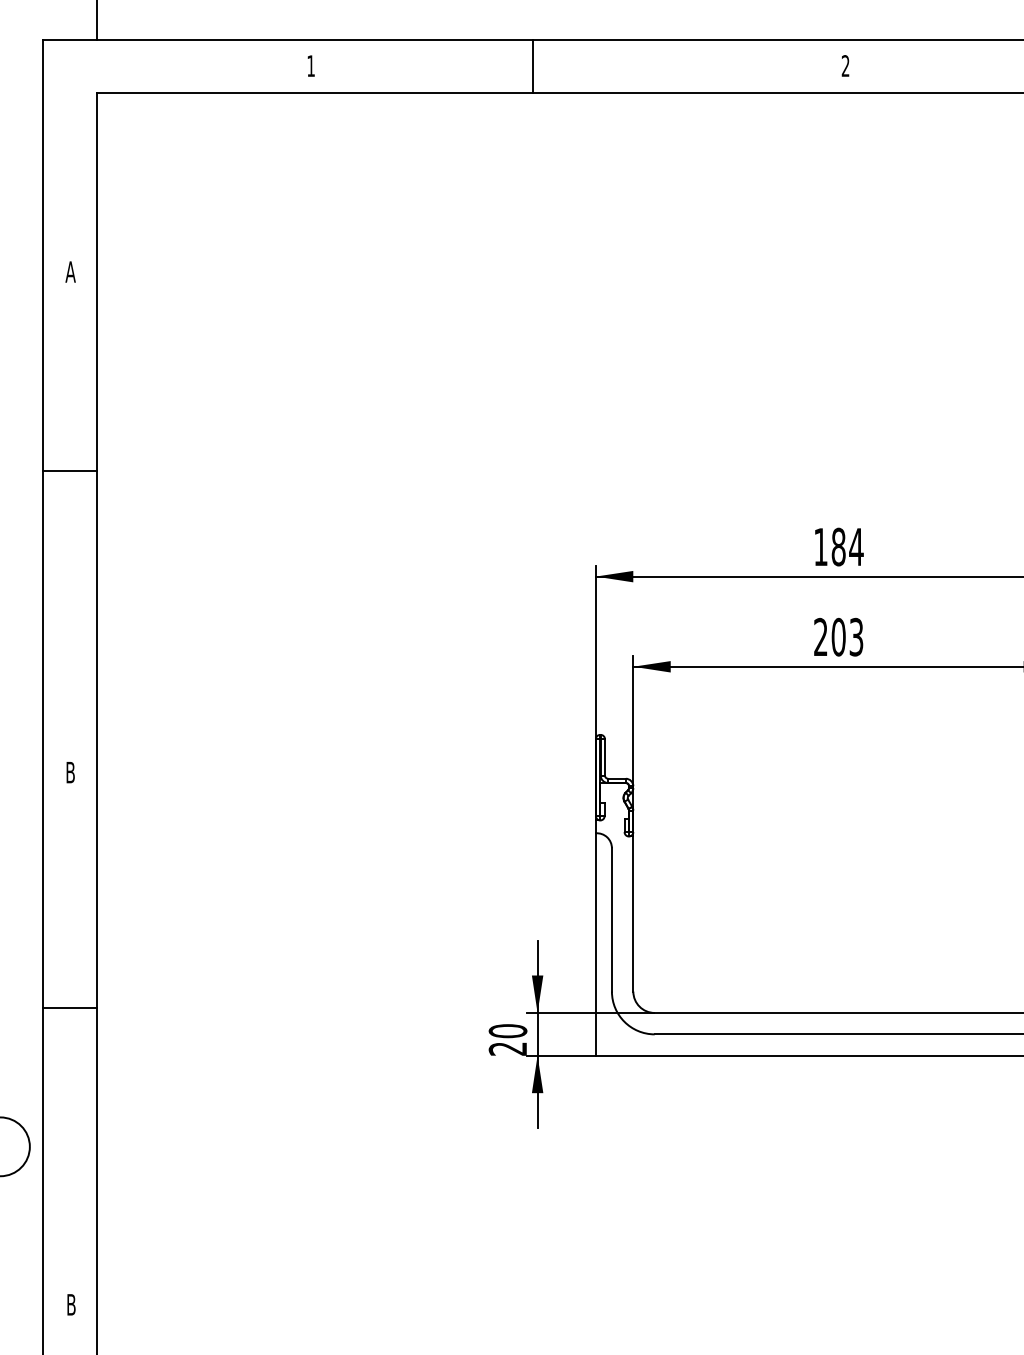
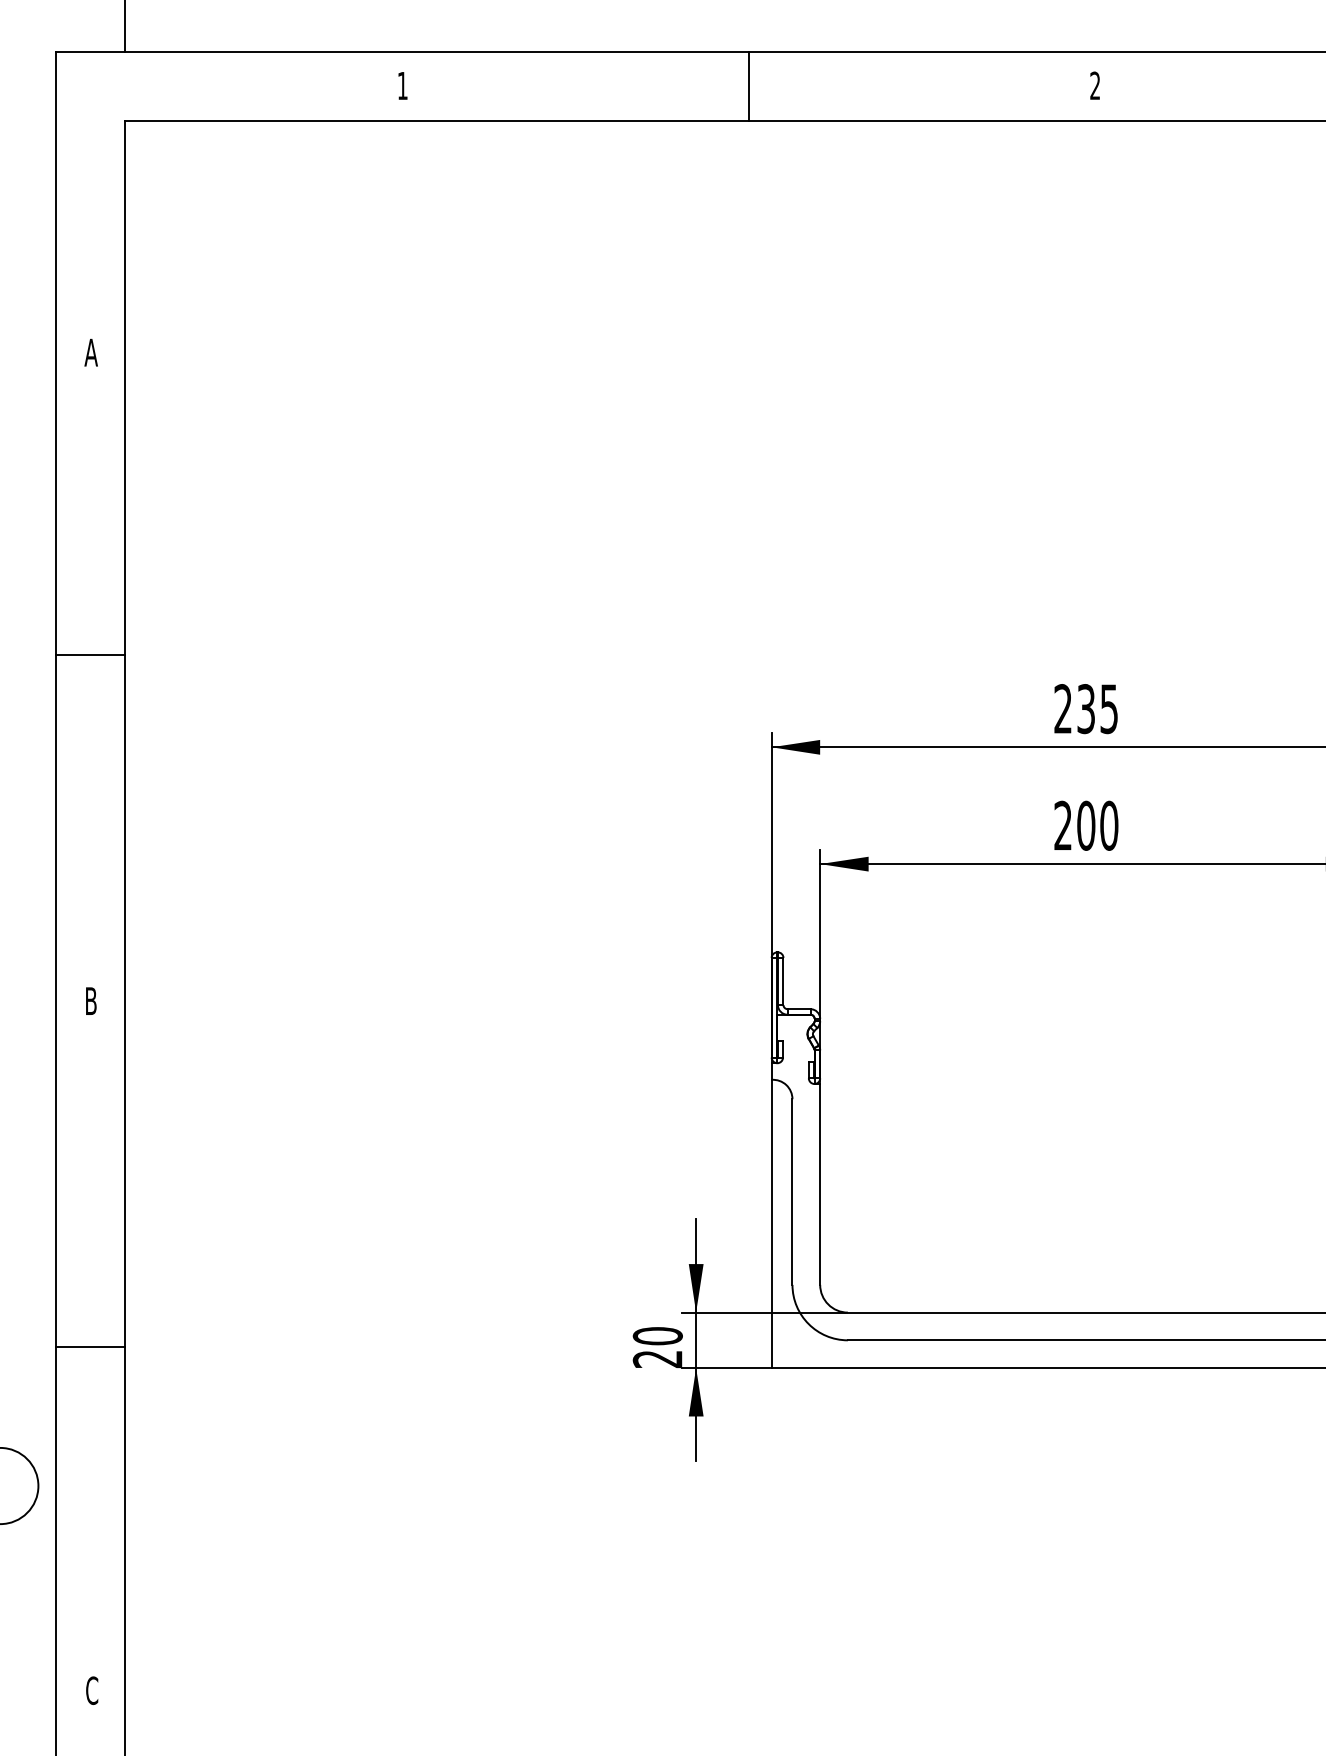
line: (533, 66) -> (748, 86), moved
line: (70, 471) -> (90, 654), moved
text: (838, 547) -> (1086, 709), 184 -> 235
text: (856, 636) -> (1109, 825), 203 -> 200
line: (70, 1008) -> (90, 1347), moved
text: (71, 1304) -> (92, 1690), B -> C

